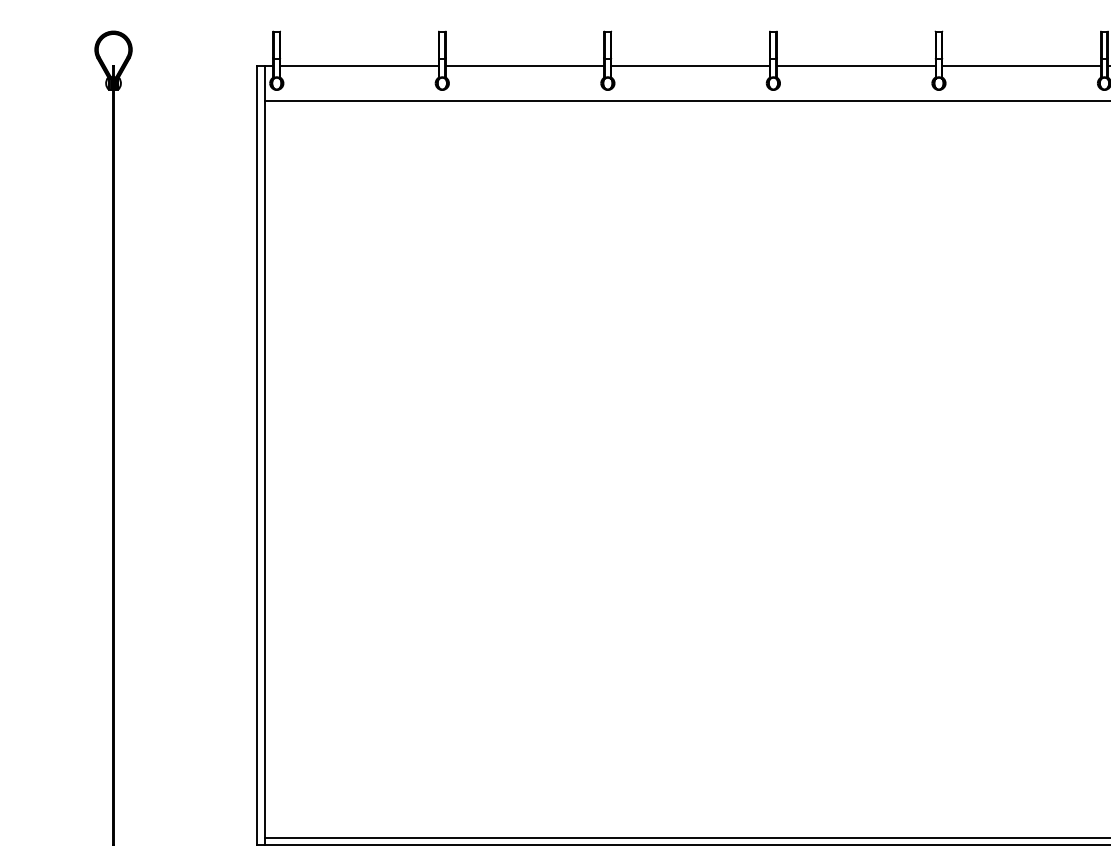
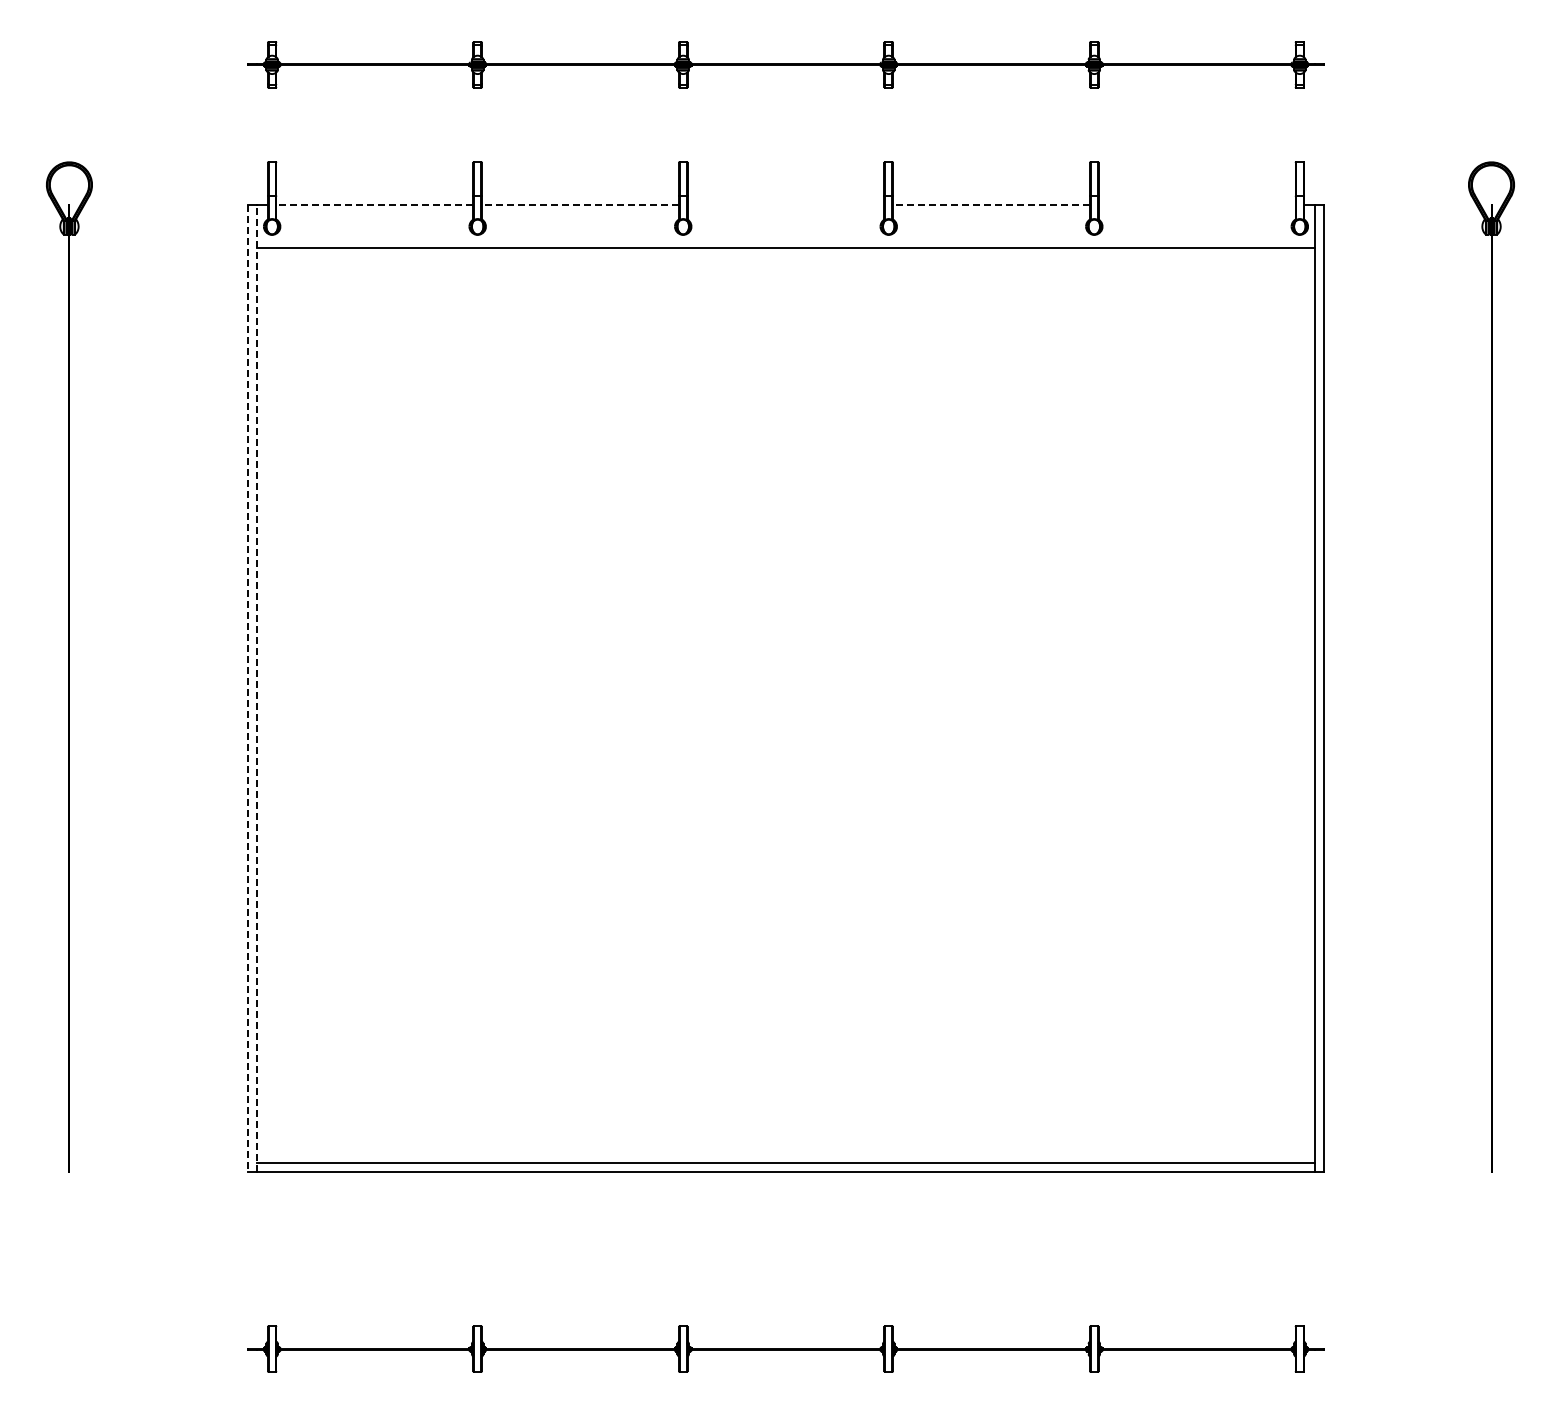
line: (359, 66) -> (374, 205), solid -> dashed
line: (524, 66) -> (579, 205), solid -> dashed
line: (690, 66) -> (785, 205), removed
line: (856, 66) -> (991, 205), solid -> dashed
line: (1021, 66) -> (1196, 205), removed
line: (265, 454) -> (257, 687), solid -> dashed
line: (256, 455) -> (247, 688), solid -> dashed

